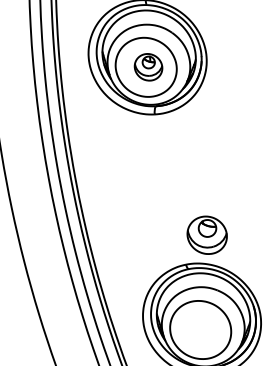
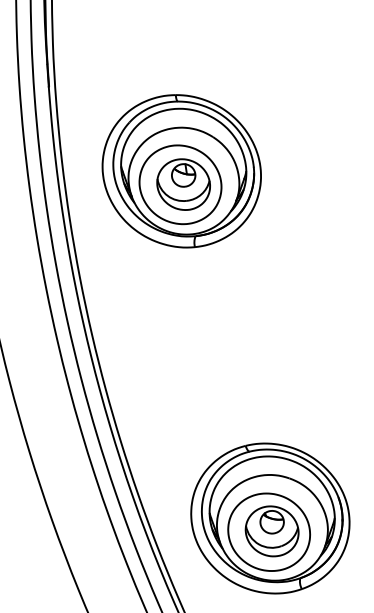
part: (148, 67) -> (183, 184), size x1.43
part: (206, 235) -> (271, 531), moved

